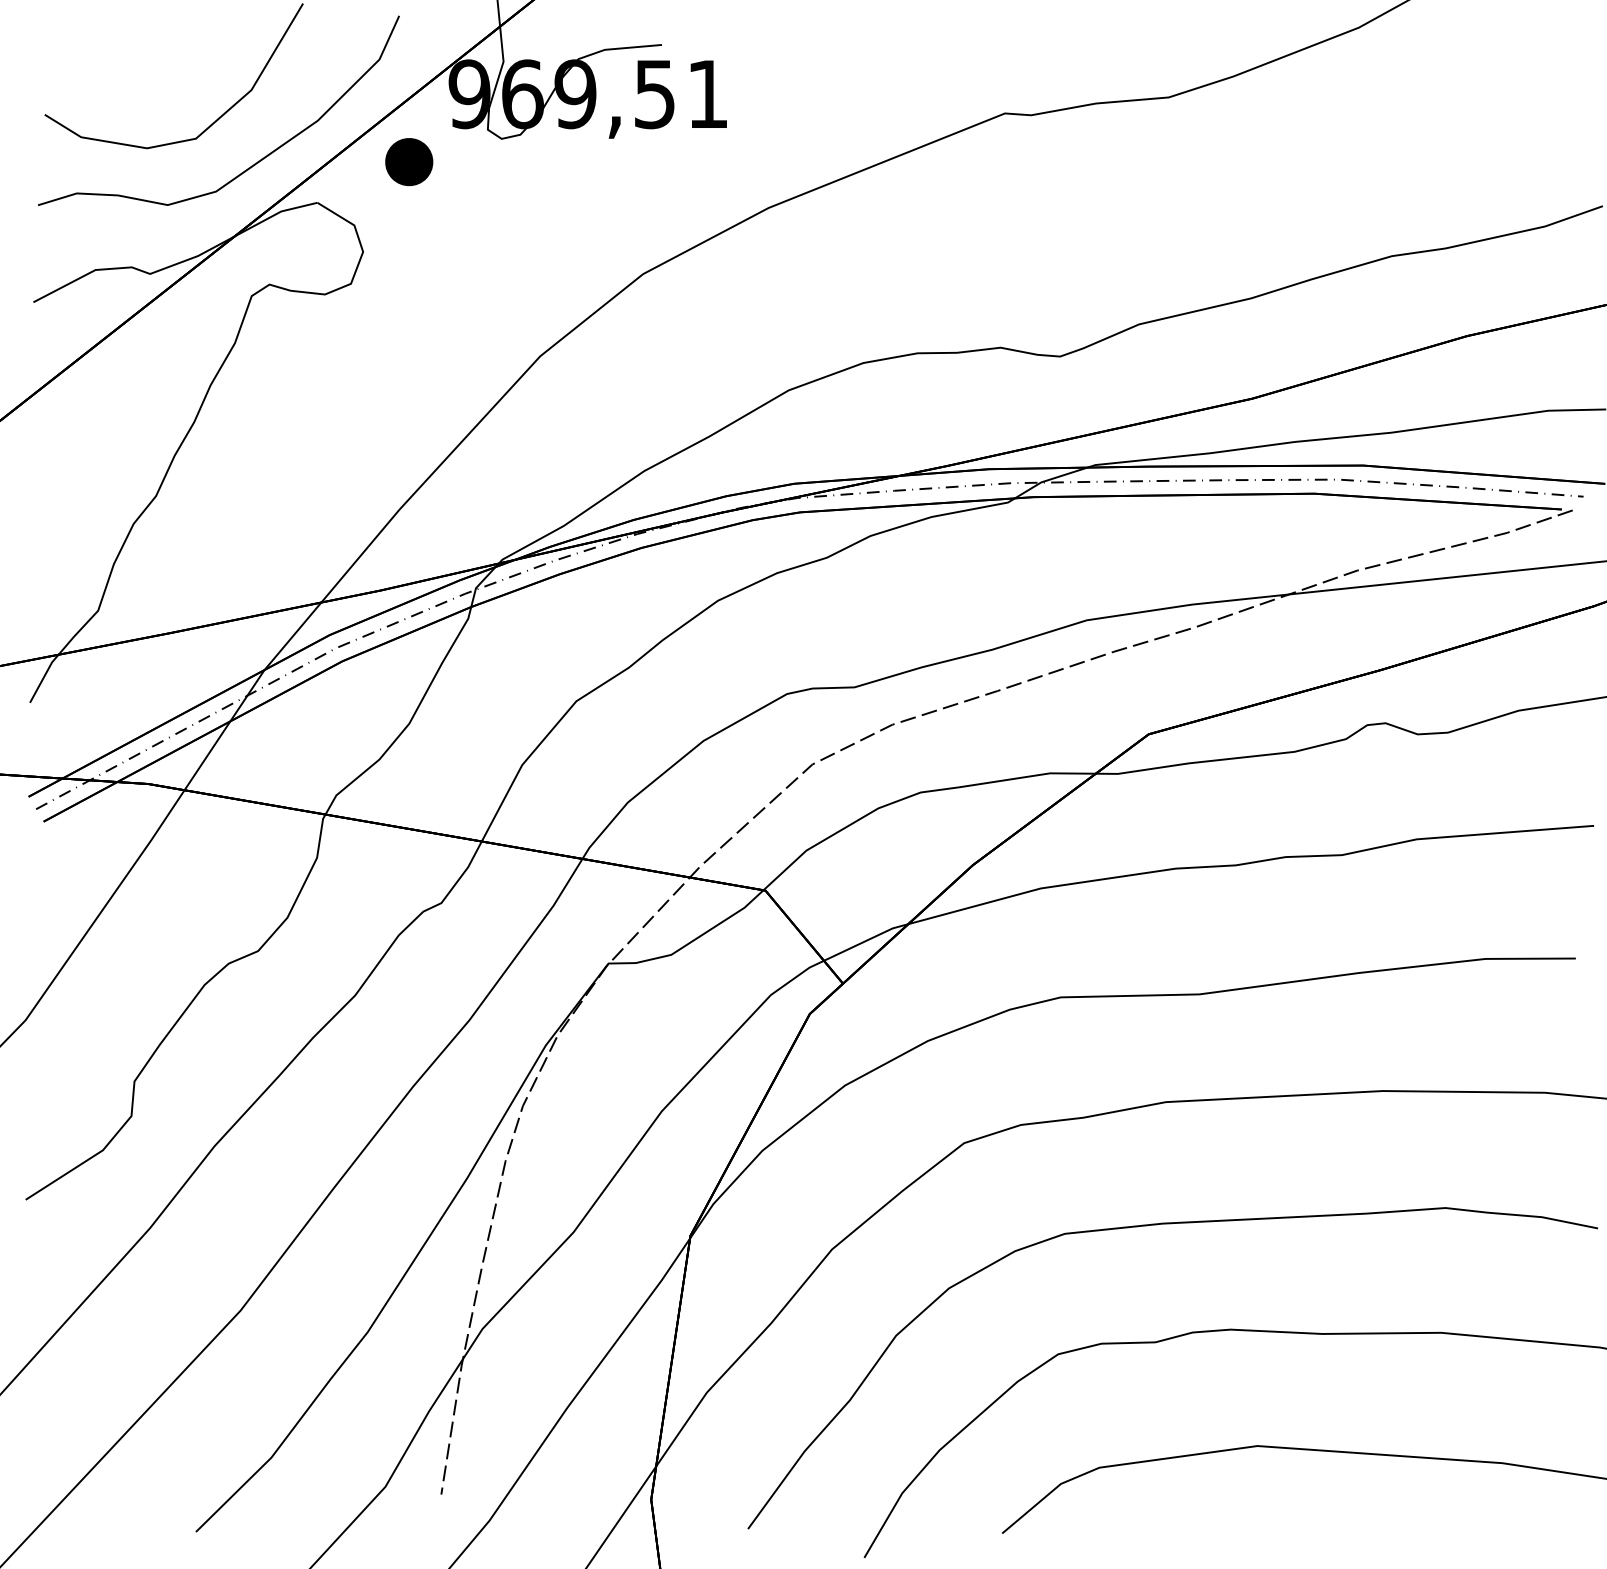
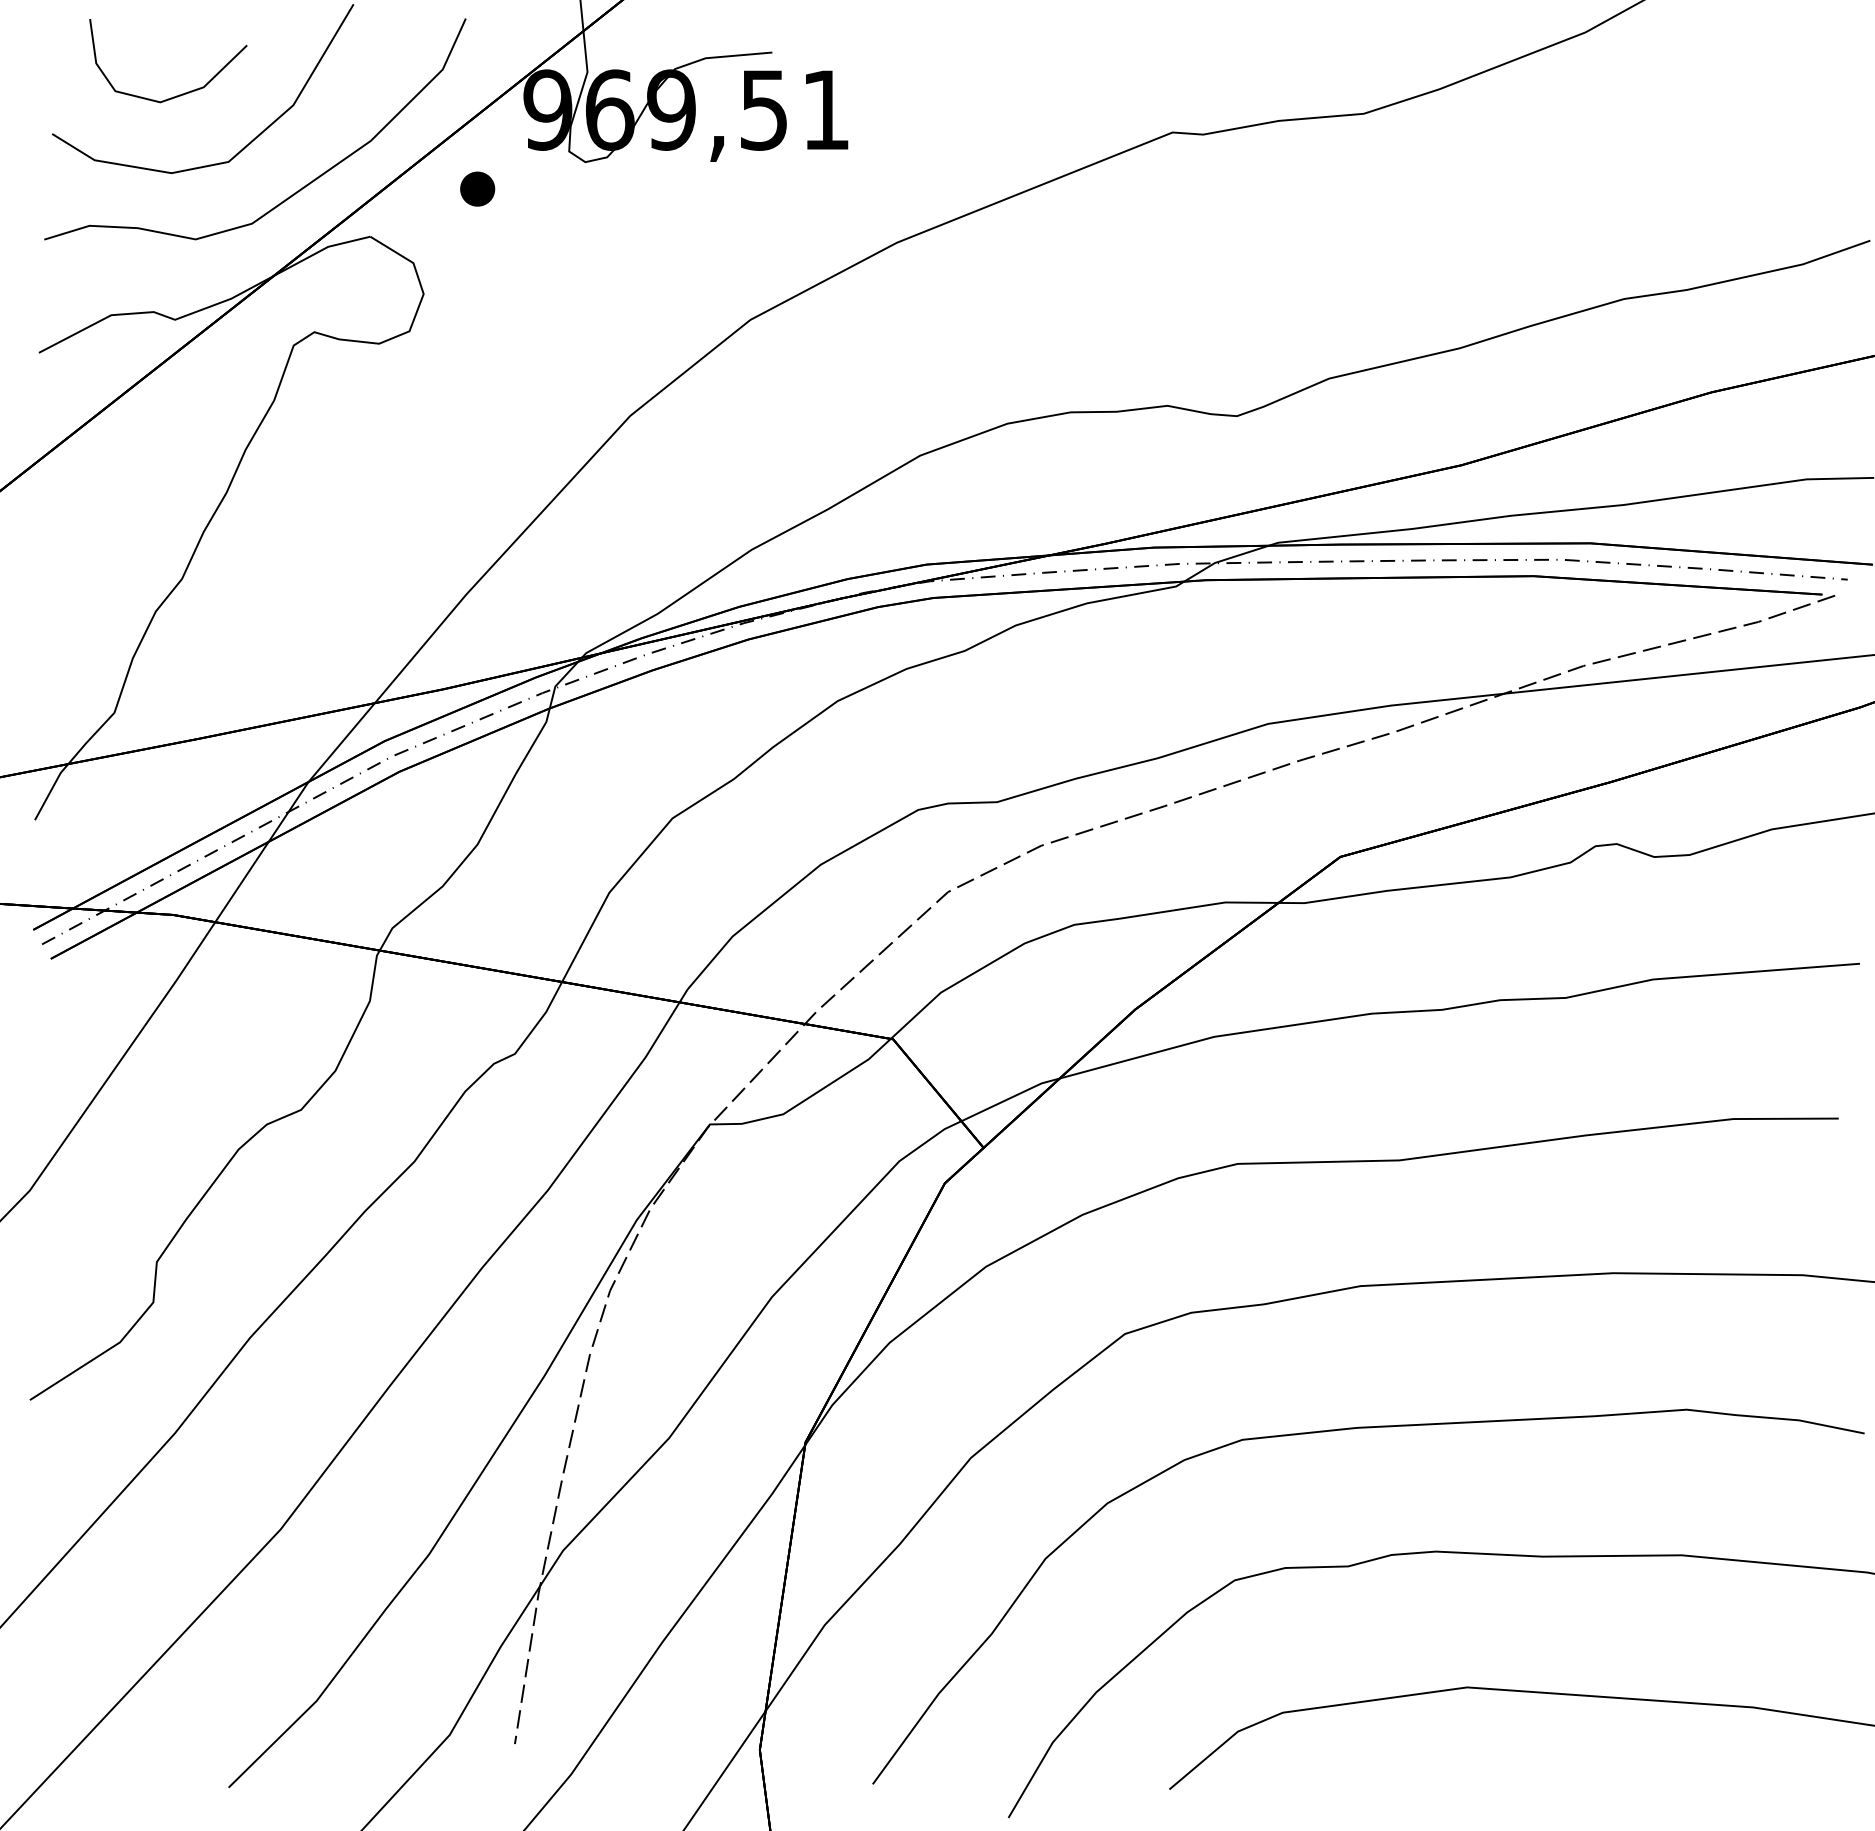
curve: (153, 80) -> (179, 94), added
part: (409, 161) -> (477, 188), size x0.62

